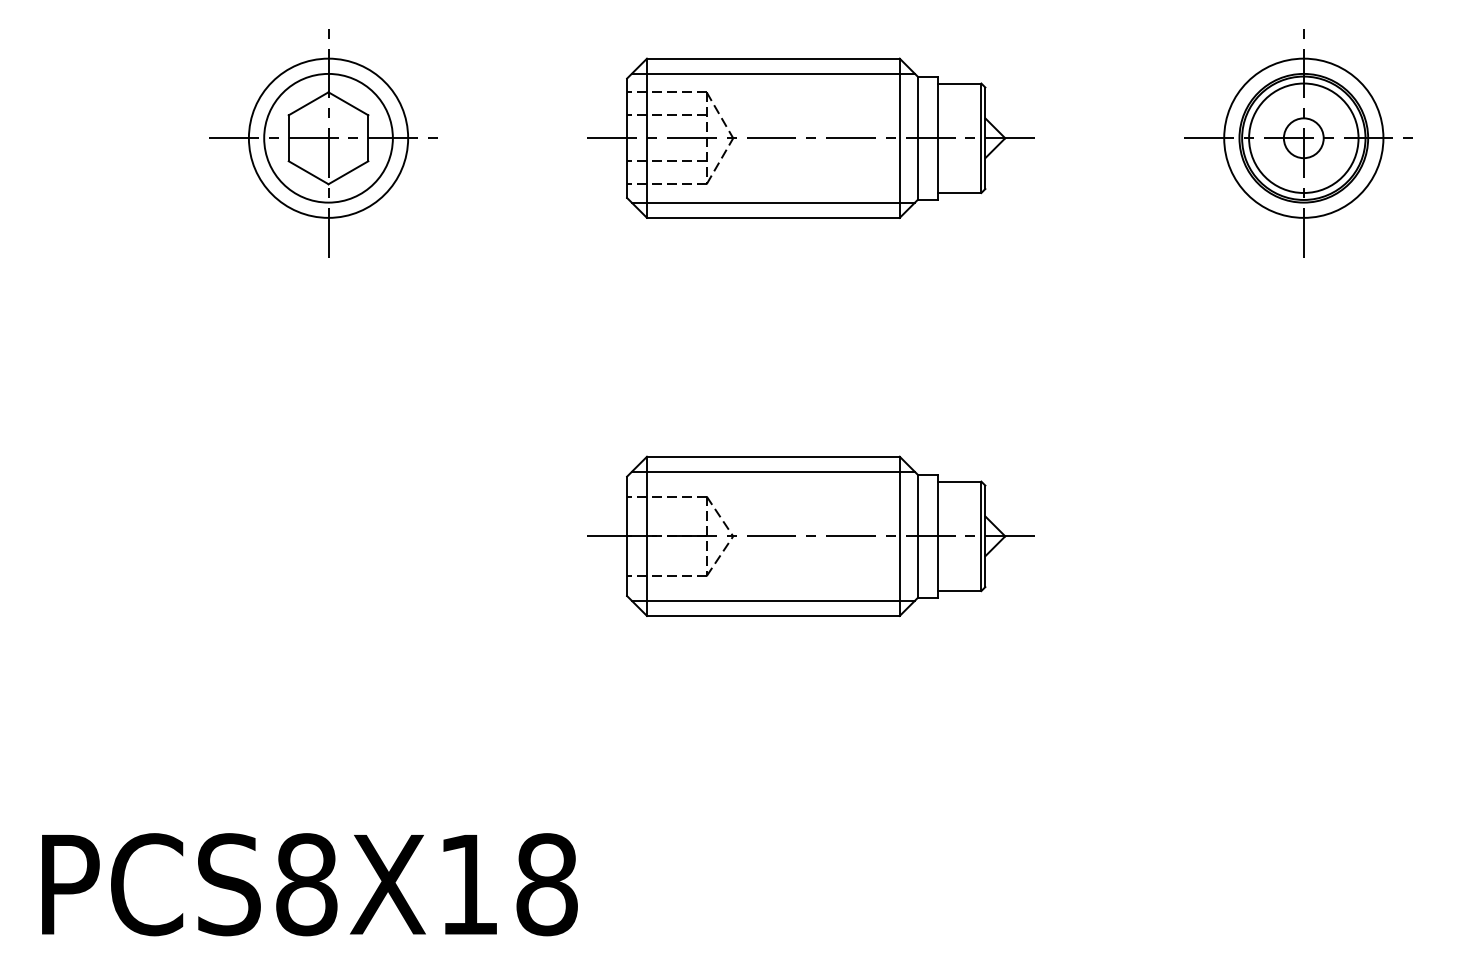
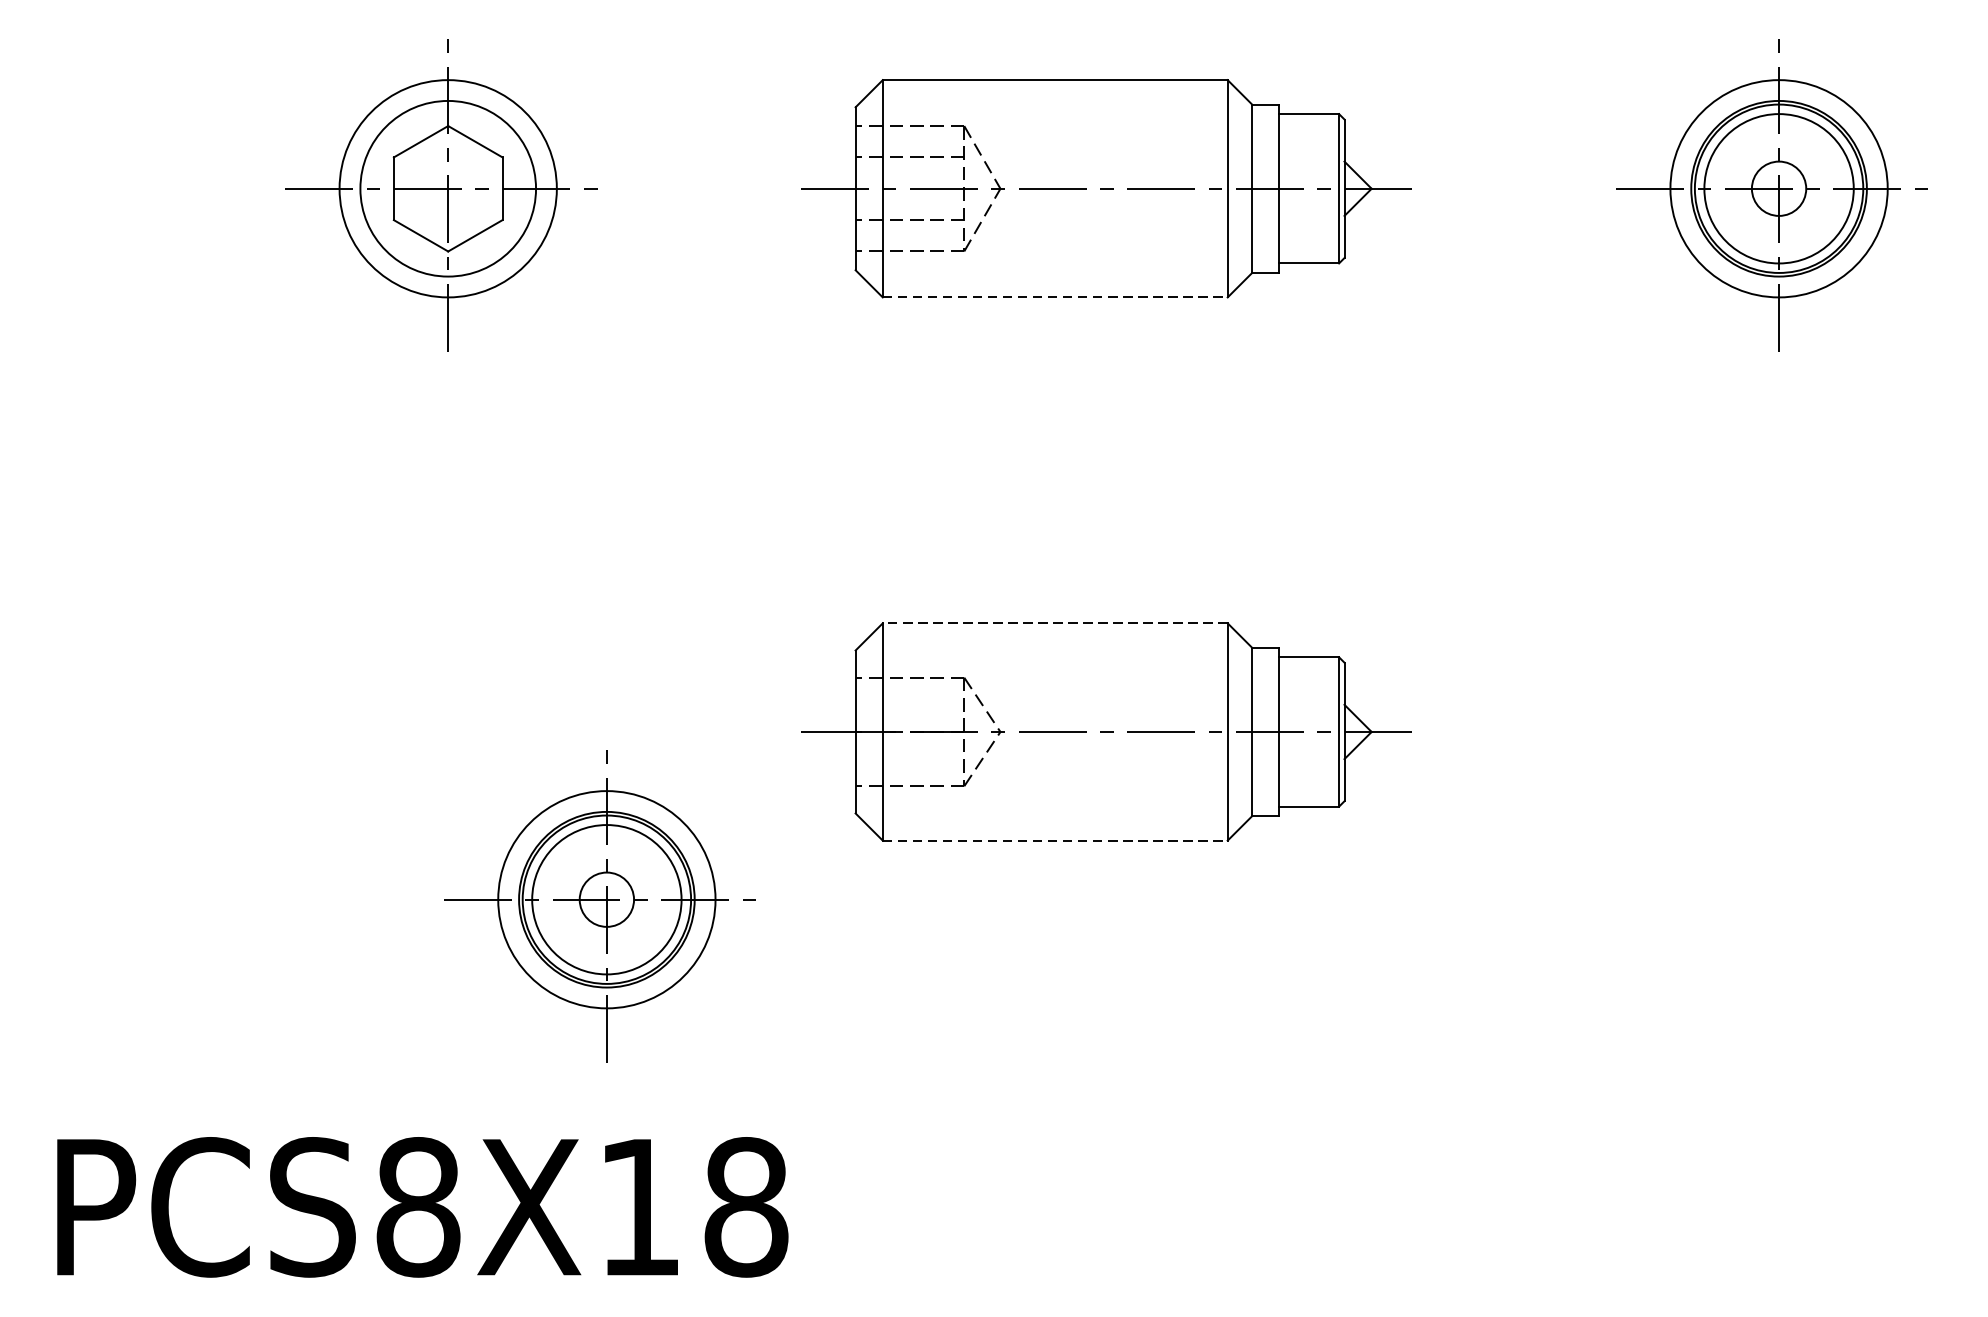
line: (773, 73) -> (1055, 100), removed
line: (773, 202) -> (1055, 276), removed
line: (773, 217) -> (1055, 296), solid -> dashed
line: (772, 456) -> (1054, 623), solid -> dashed
line: (773, 472) -> (1055, 644), removed
line: (773, 600) -> (1055, 819), removed
line: (773, 615) -> (1055, 839), solid -> dashed
part: (439, 664) -> (599, 906), added

